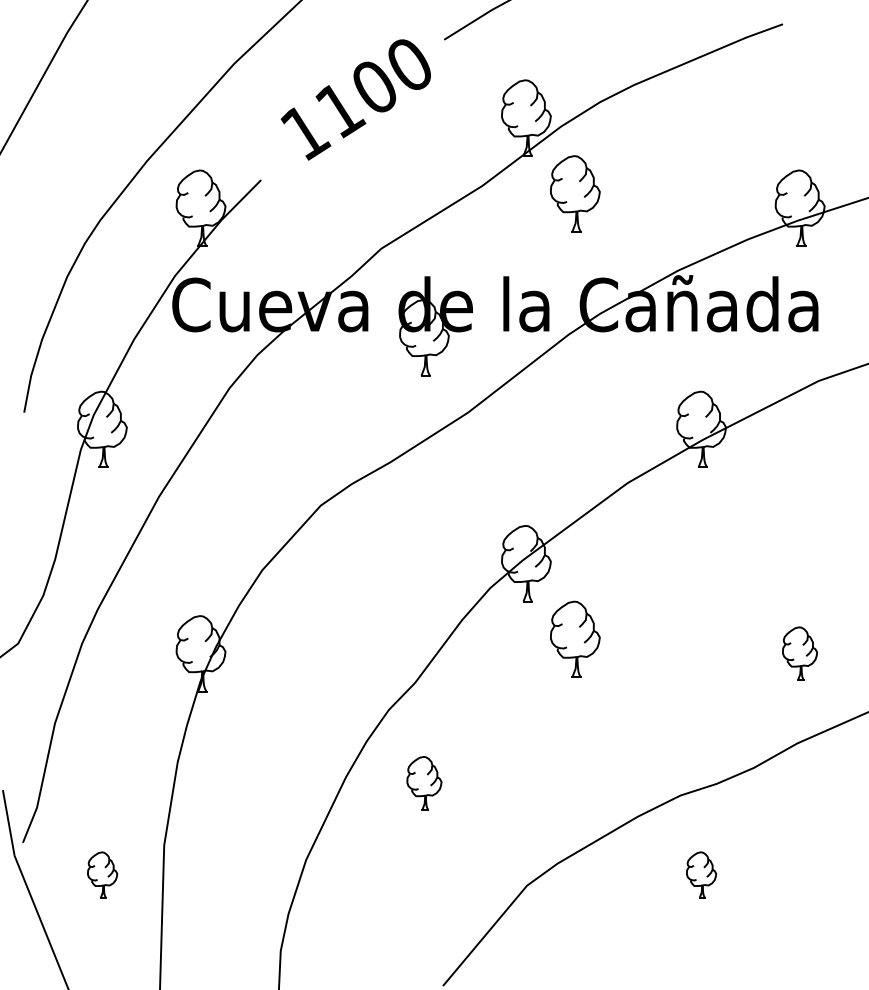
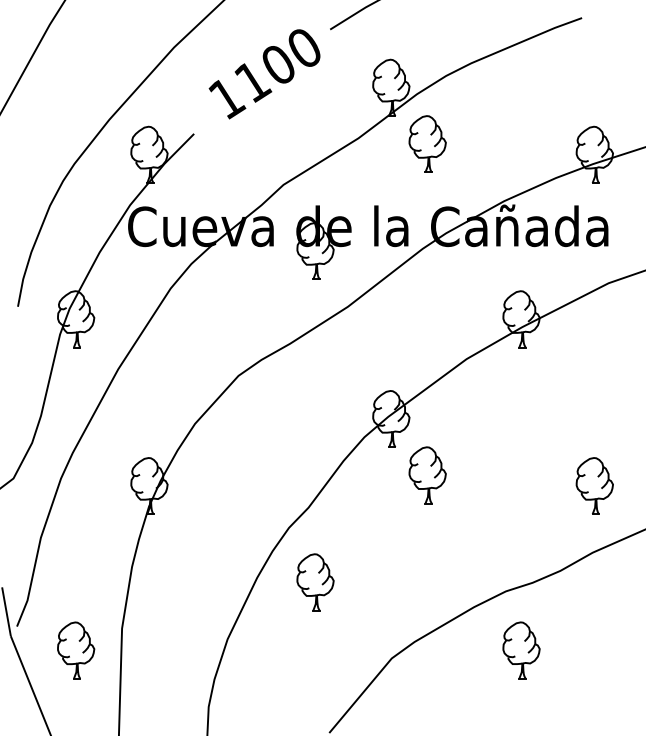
part: (799, 653) -> (594, 485), size x1.43
part: (424, 783) -> (315, 582), size x1.43
part: (102, 875) -> (76, 650), size x1.67
part: (701, 875) -> (521, 650), size x1.67

